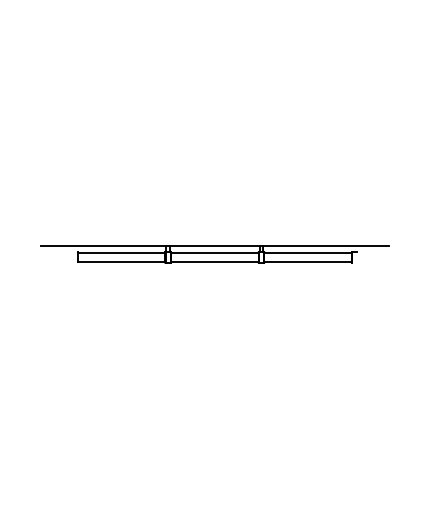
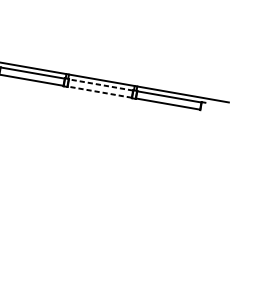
line: (214, 252) -> (100, 84), solid -> dashed
line: (214, 262) -> (99, 92), solid -> dashed

